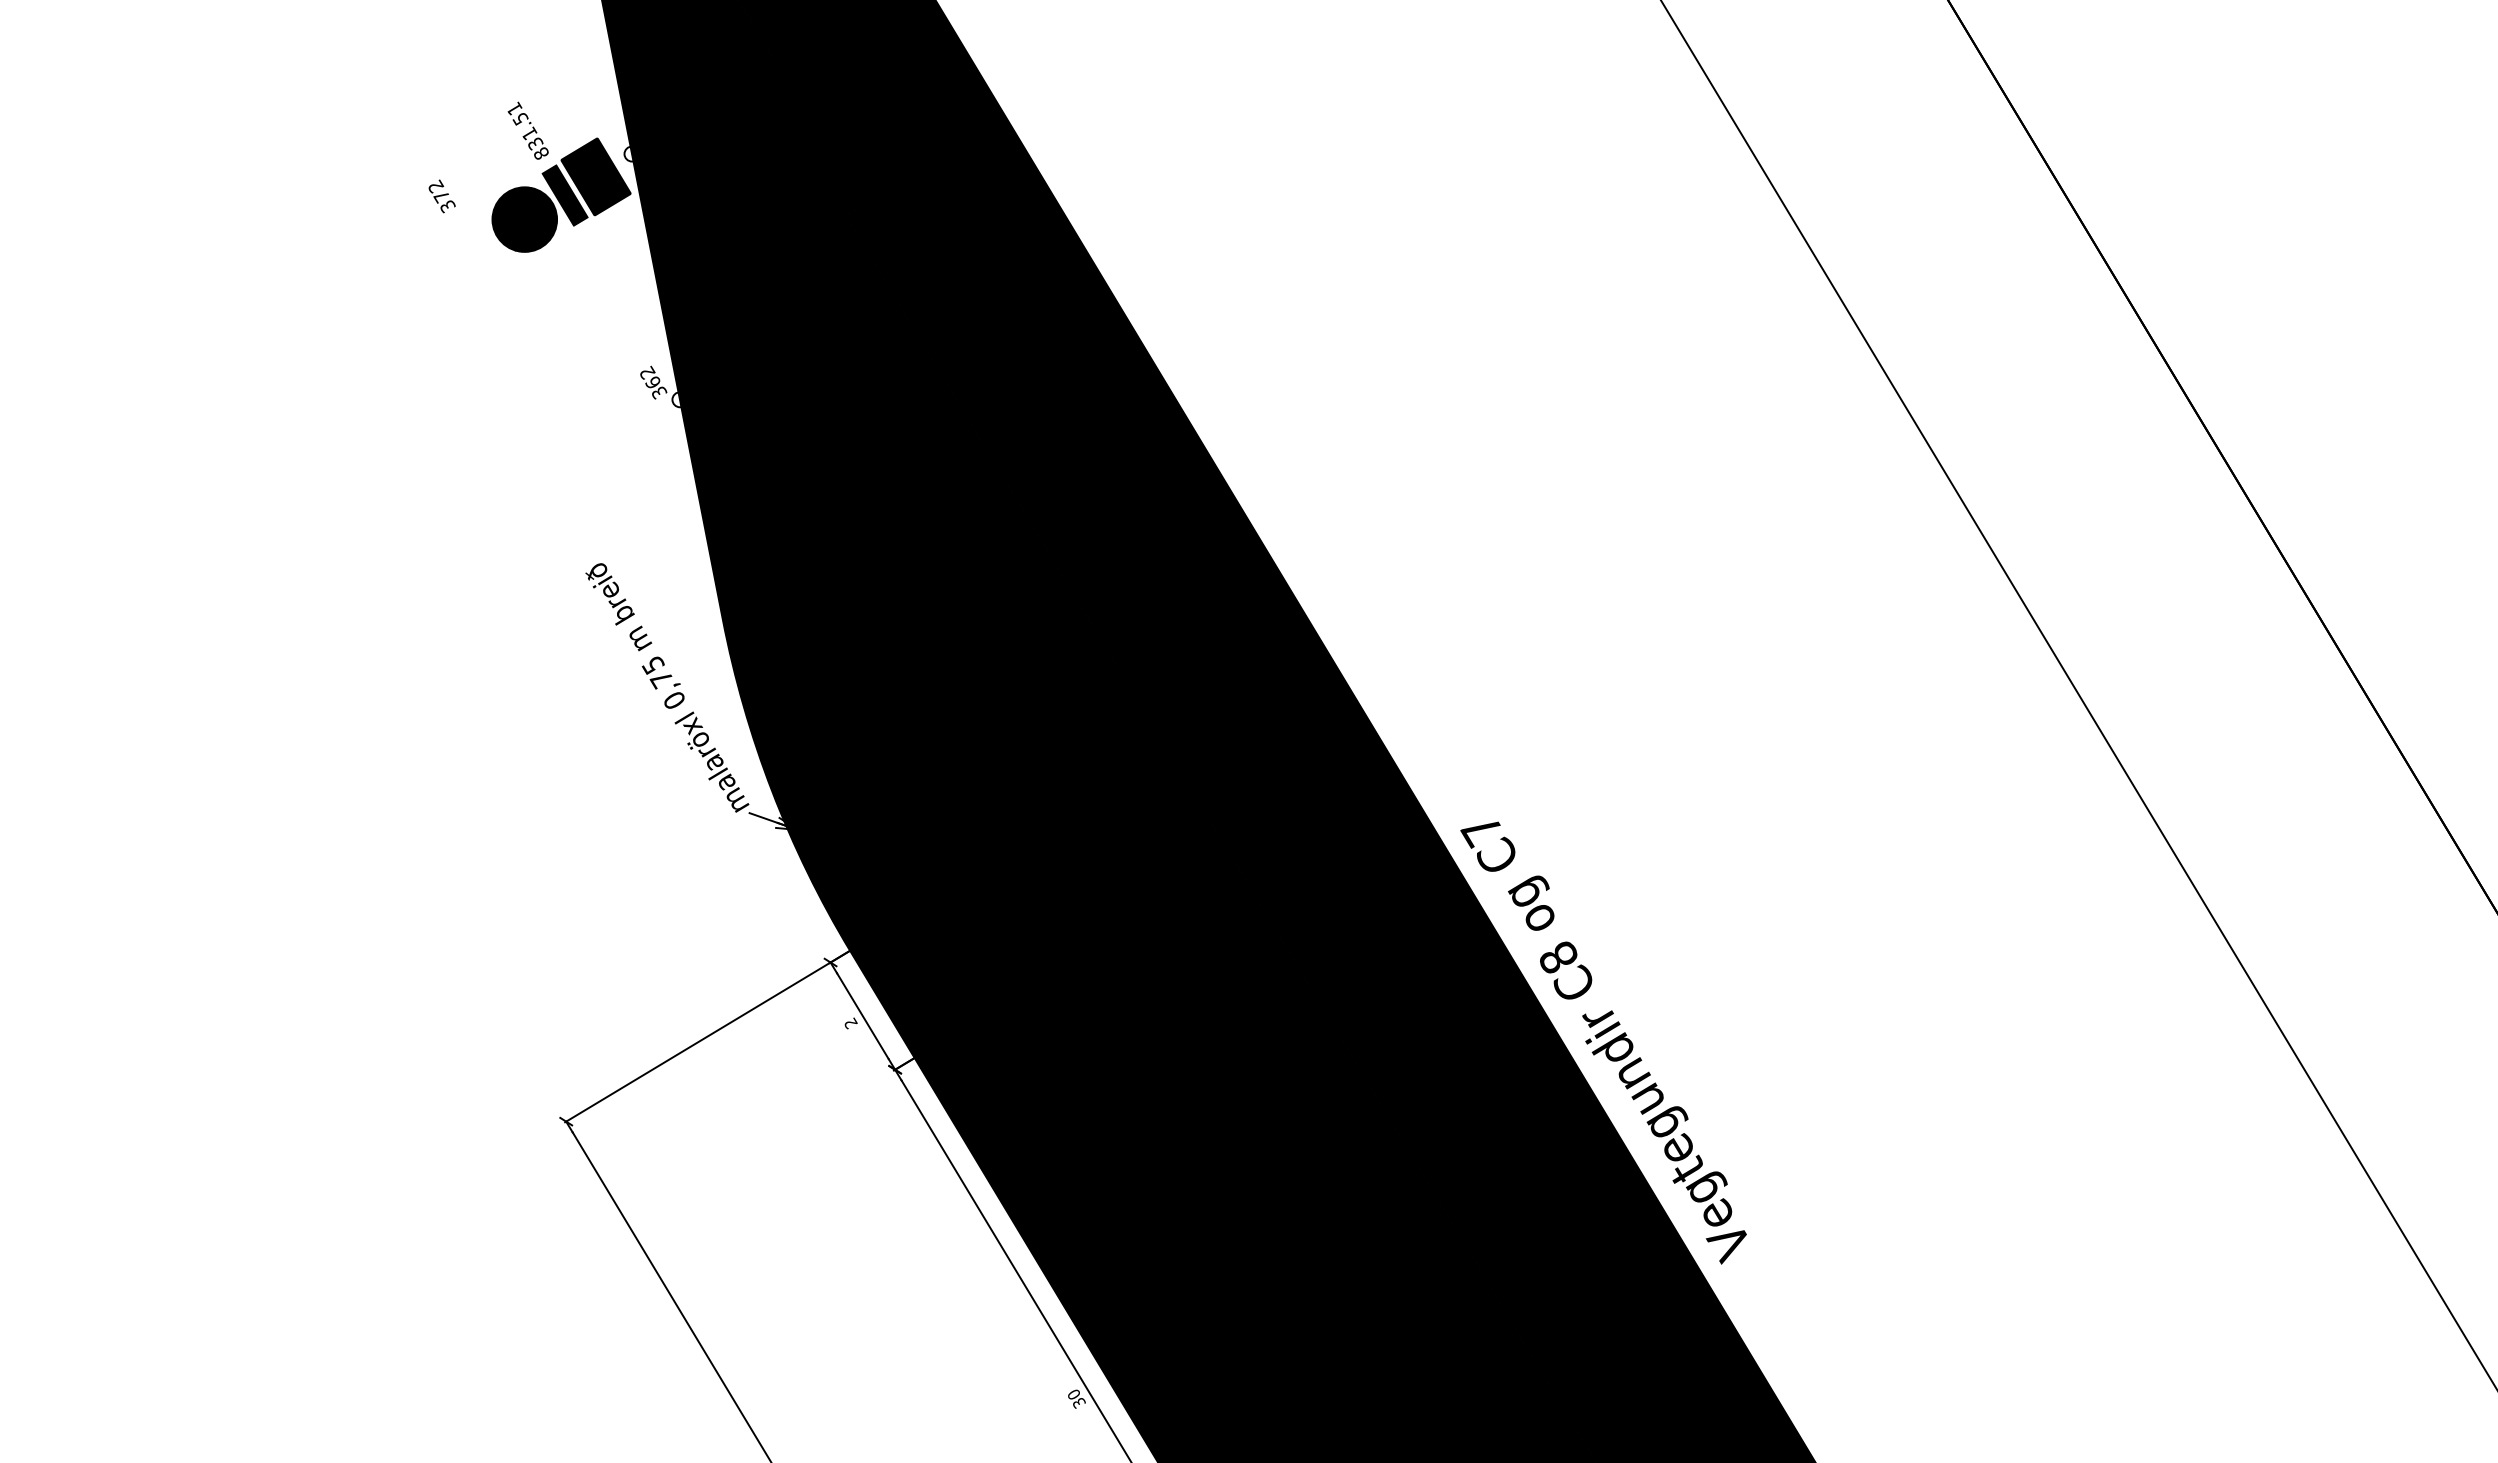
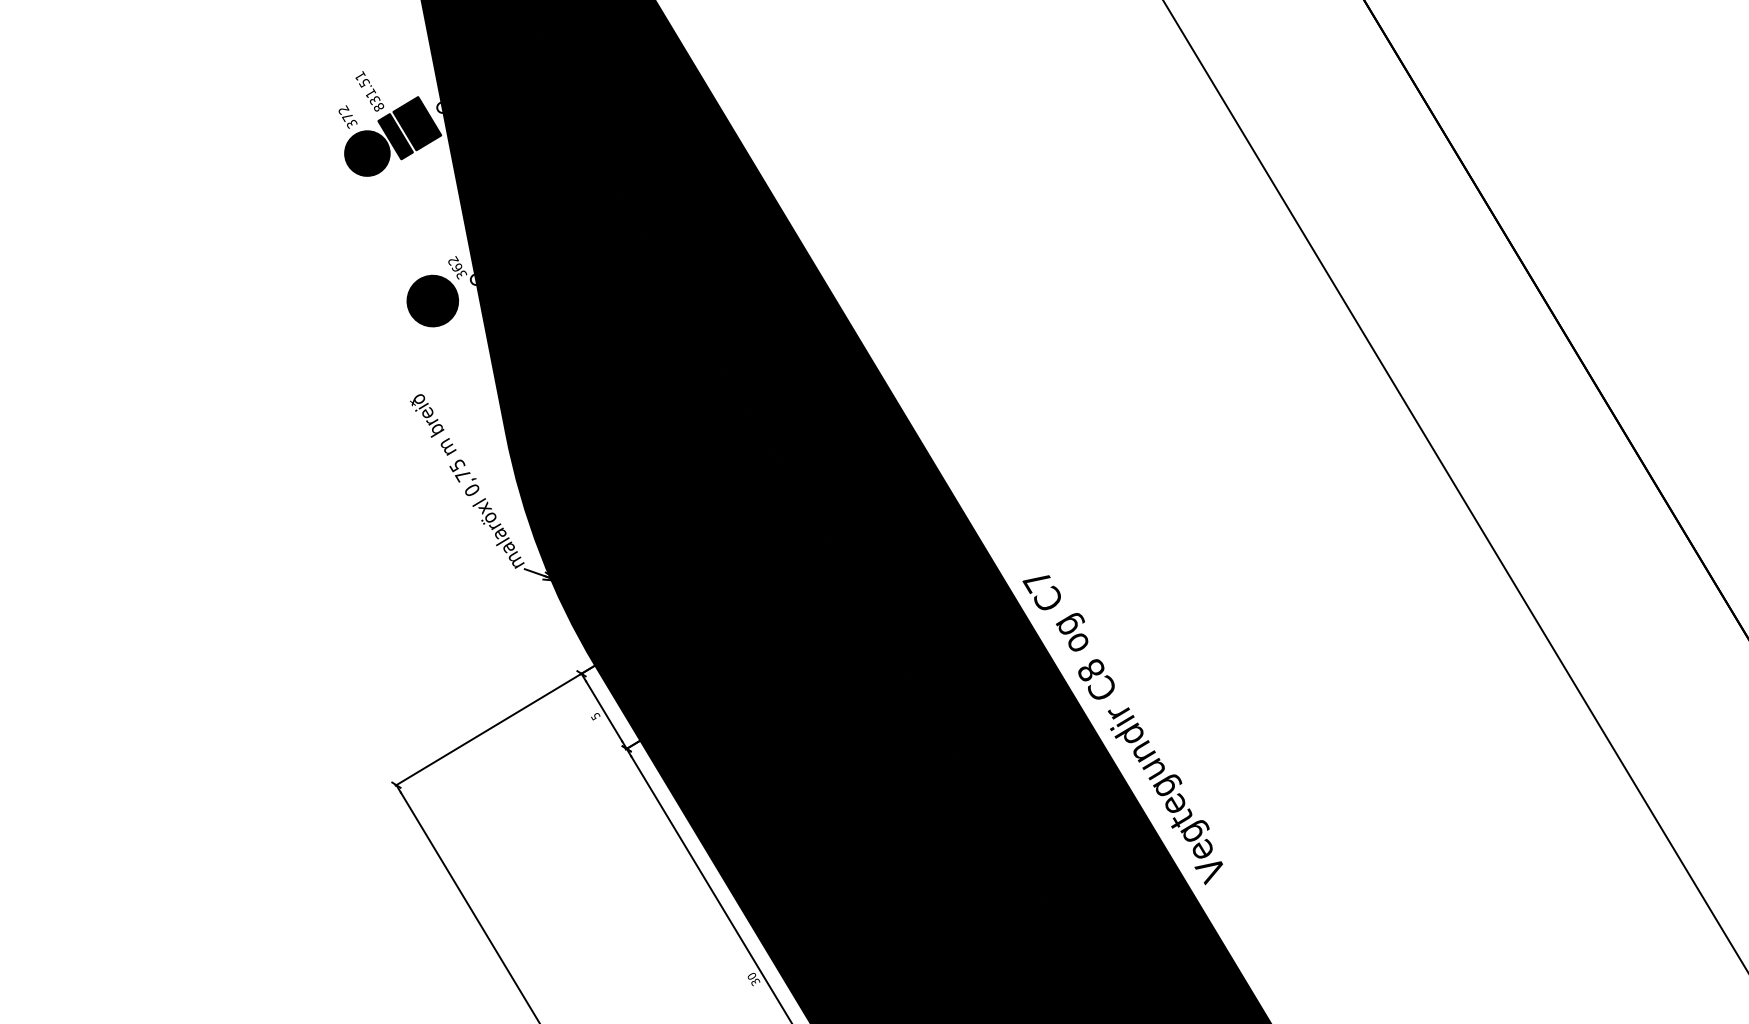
fill: (565, 195) -> (395, 136), added
text: (441, 196) -> (347, 117), moved
part: (617, 429) -> (432, 300), added
text: (850, 1023) -> (595, 716), 2 -> 5

